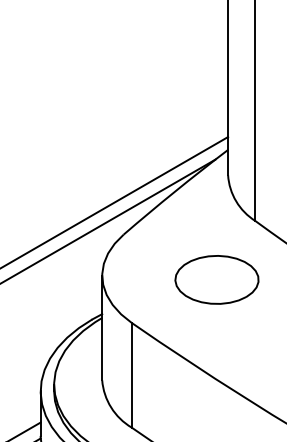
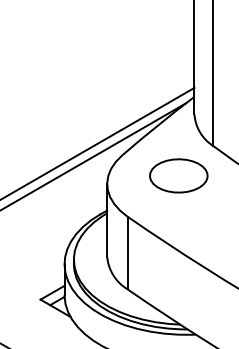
part: (216, 279) -> (178, 175), moved

